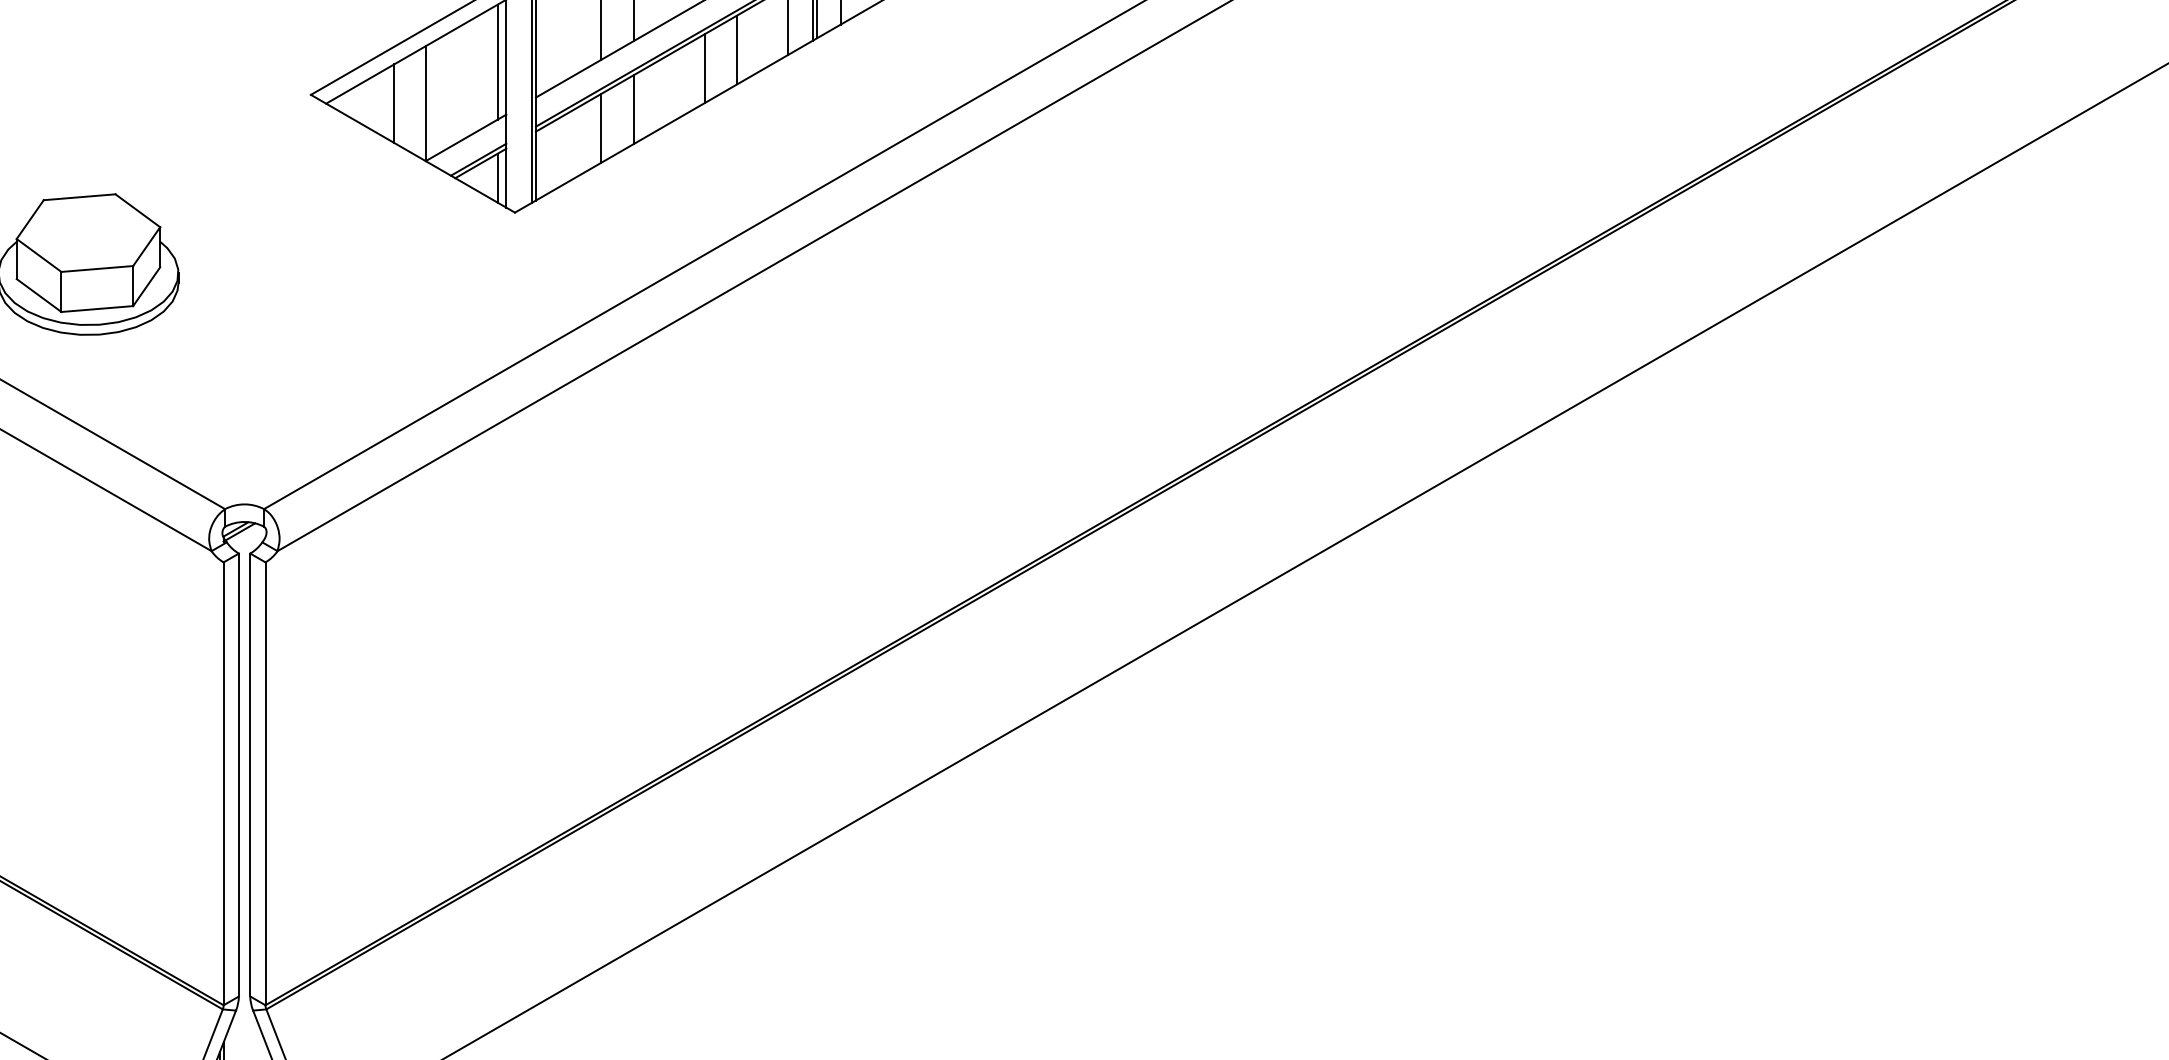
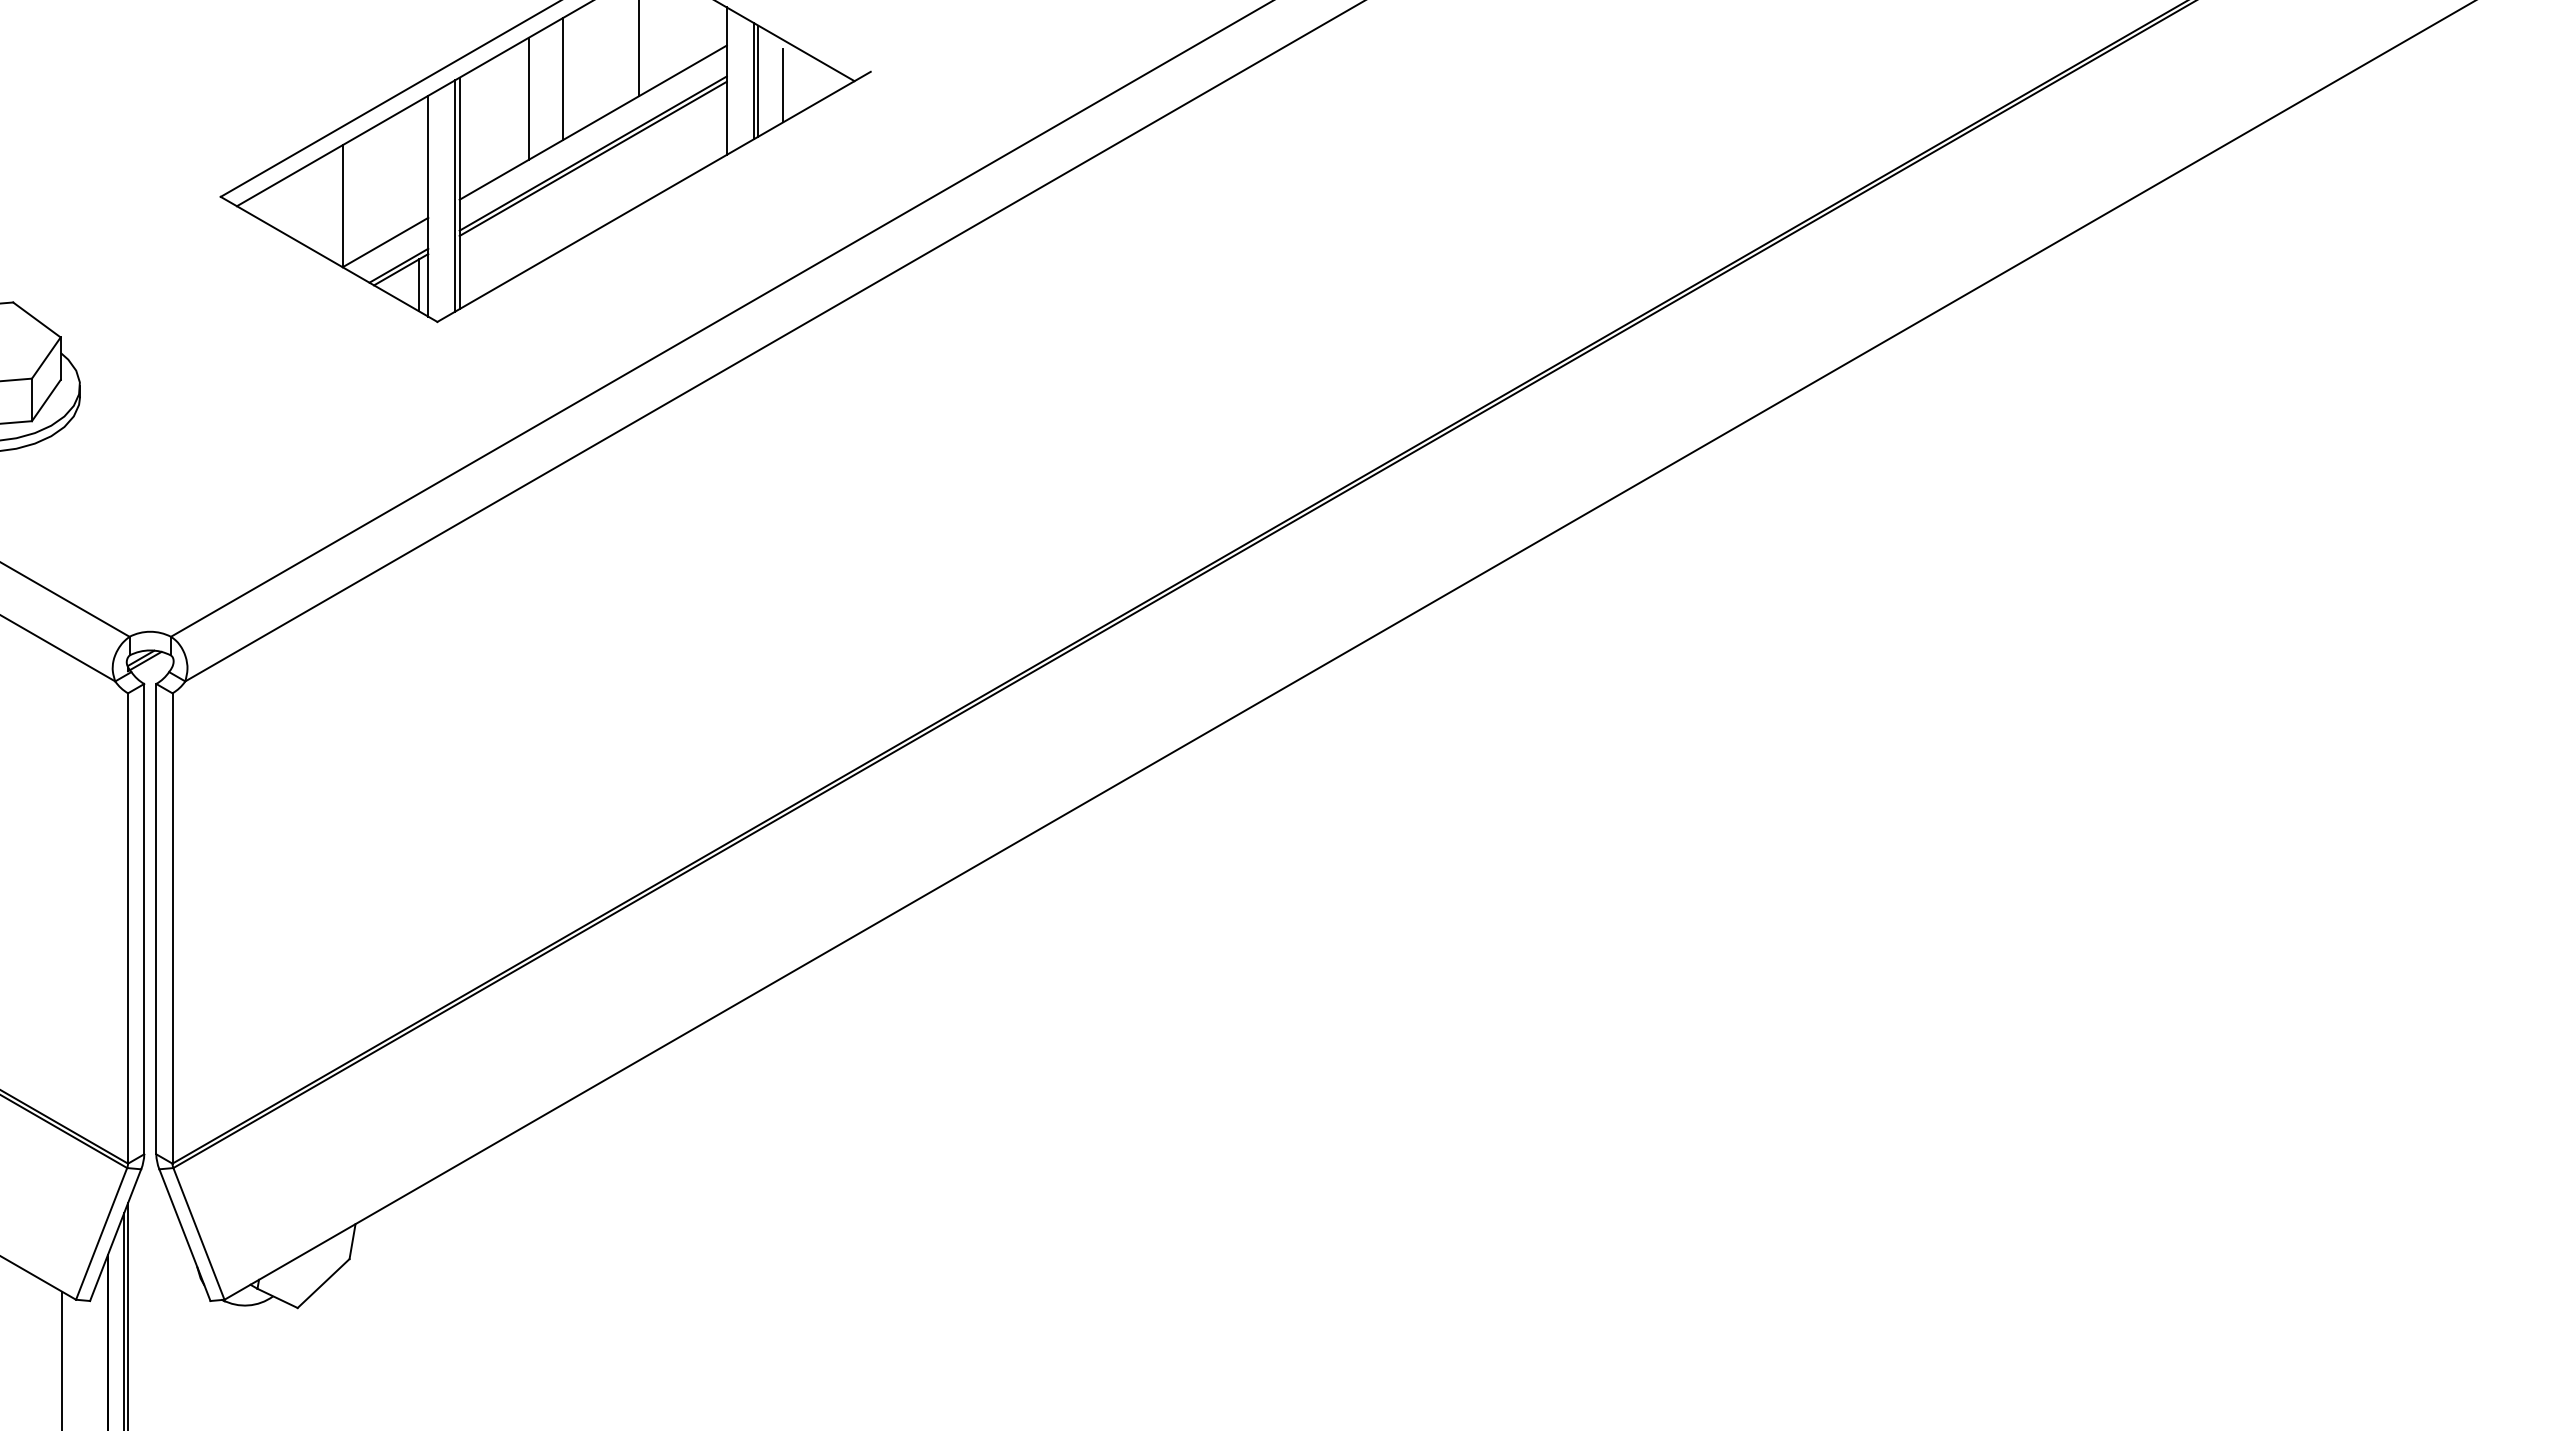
line: (737, 49) -> (673, 148), removed
line: (498, 62) -> (419, 162), removed
line: (705, 68) -> (639, 168), removed
line: (394, 102) -> (309, 205), removed
line: (633, 109) -> (563, 212), removed
line: (601, 127) -> (529, 231), removed

